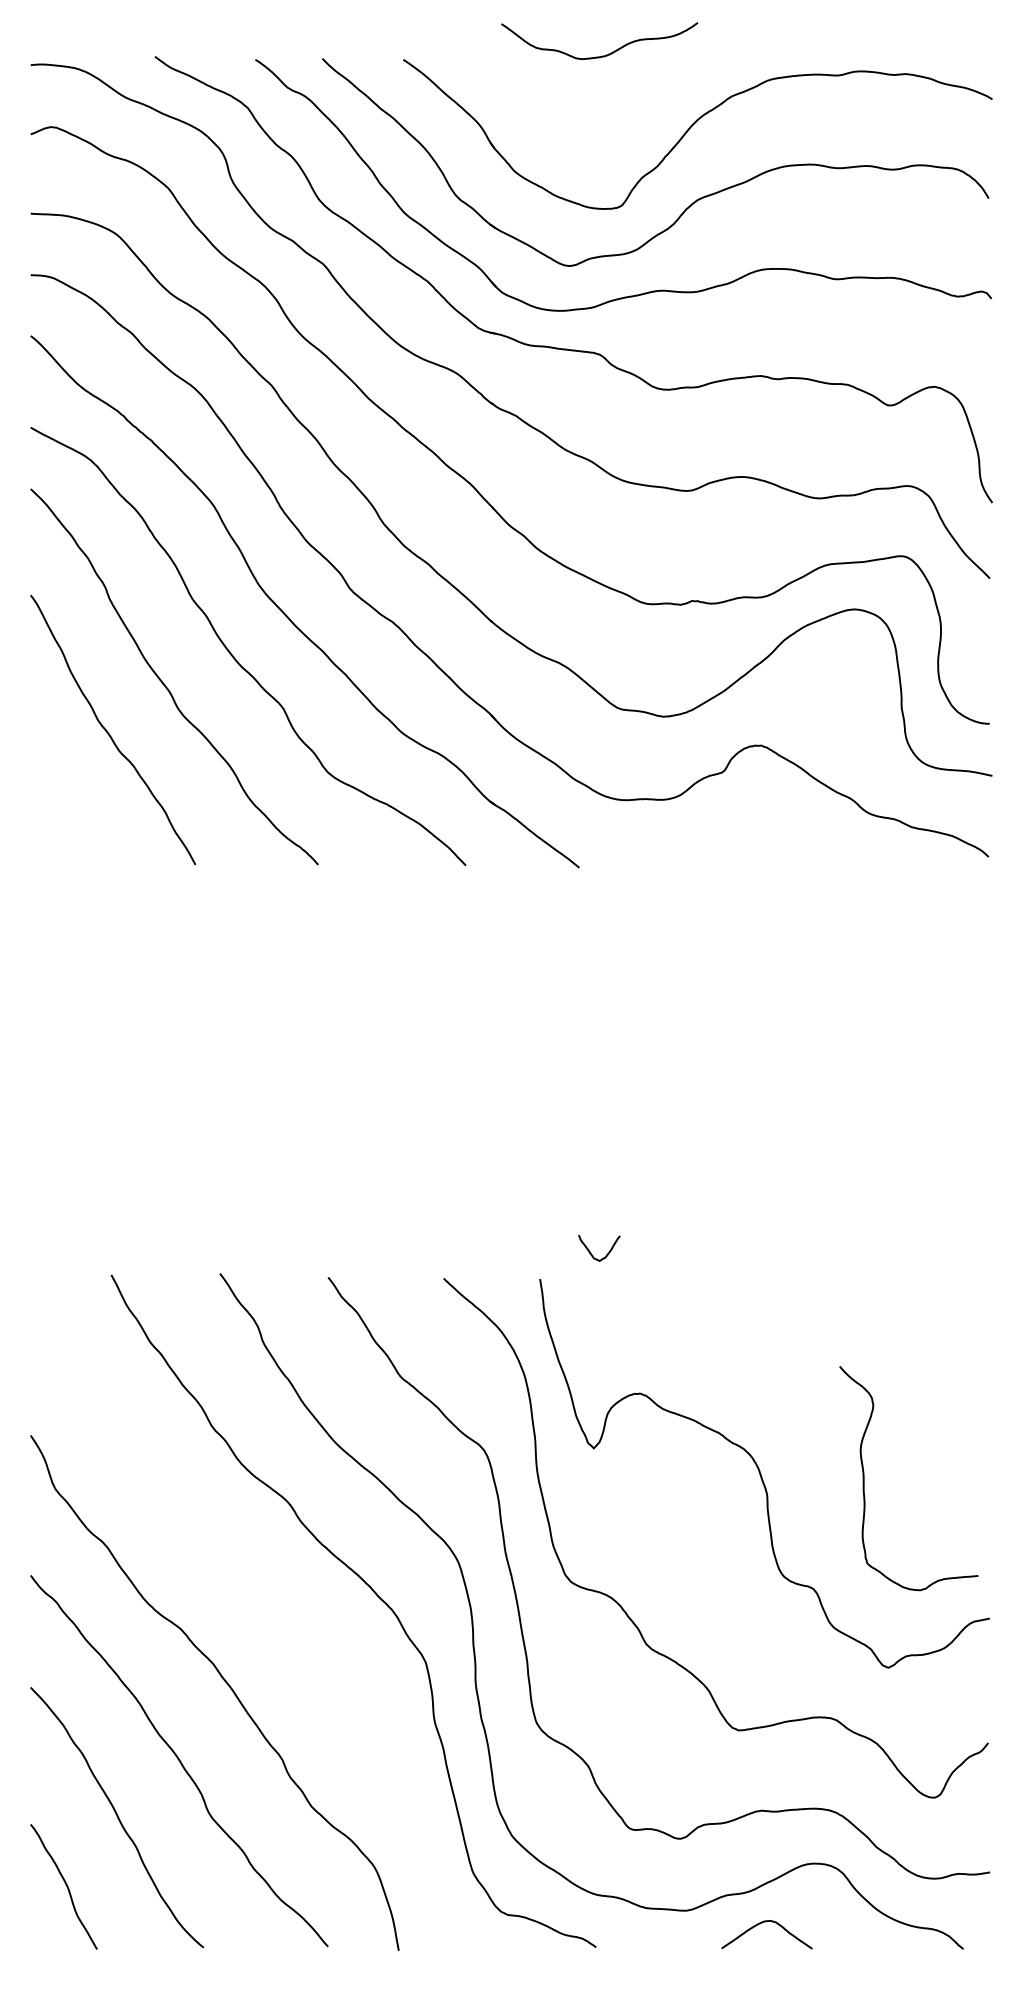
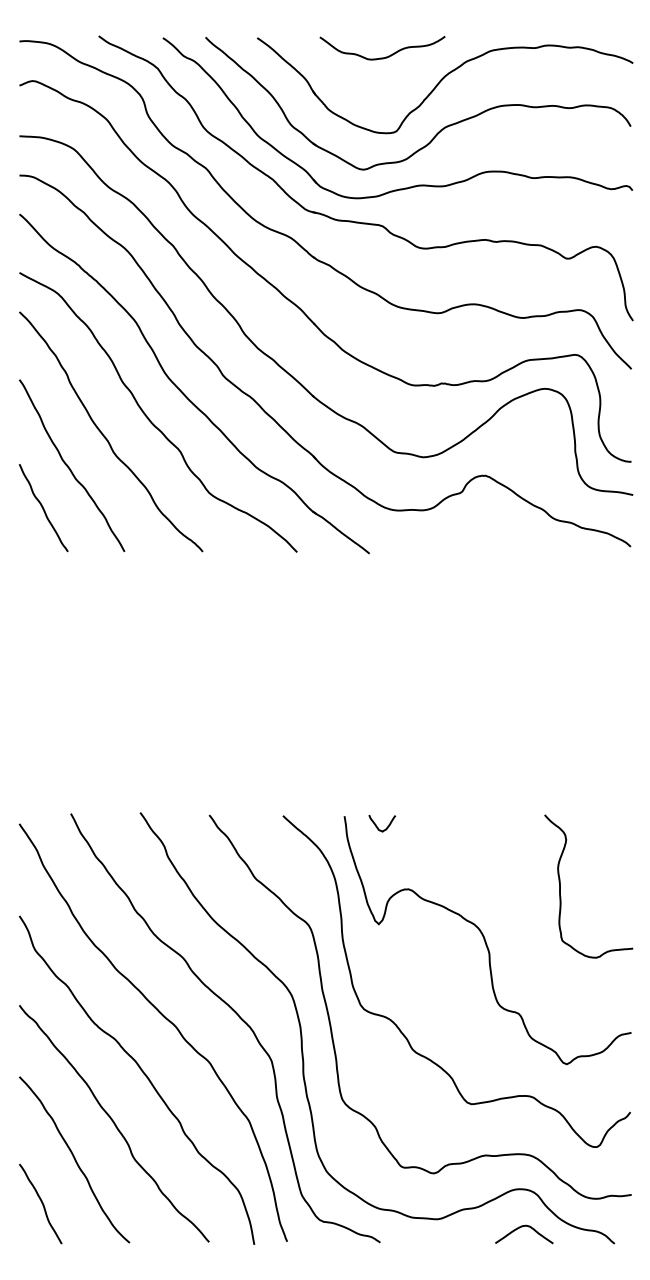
curve: (604, 54) -> (385, 56), moved
curve: (68, 796) -> (43, 508), added
curve: (593, 1254) -> (378, 827), moved
curve: (864, 1478) -> (560, 886), moved
curve: (259, 1597) -> (165, 1019), added
curve: (764, 1923) -> (522, 1227), moved

